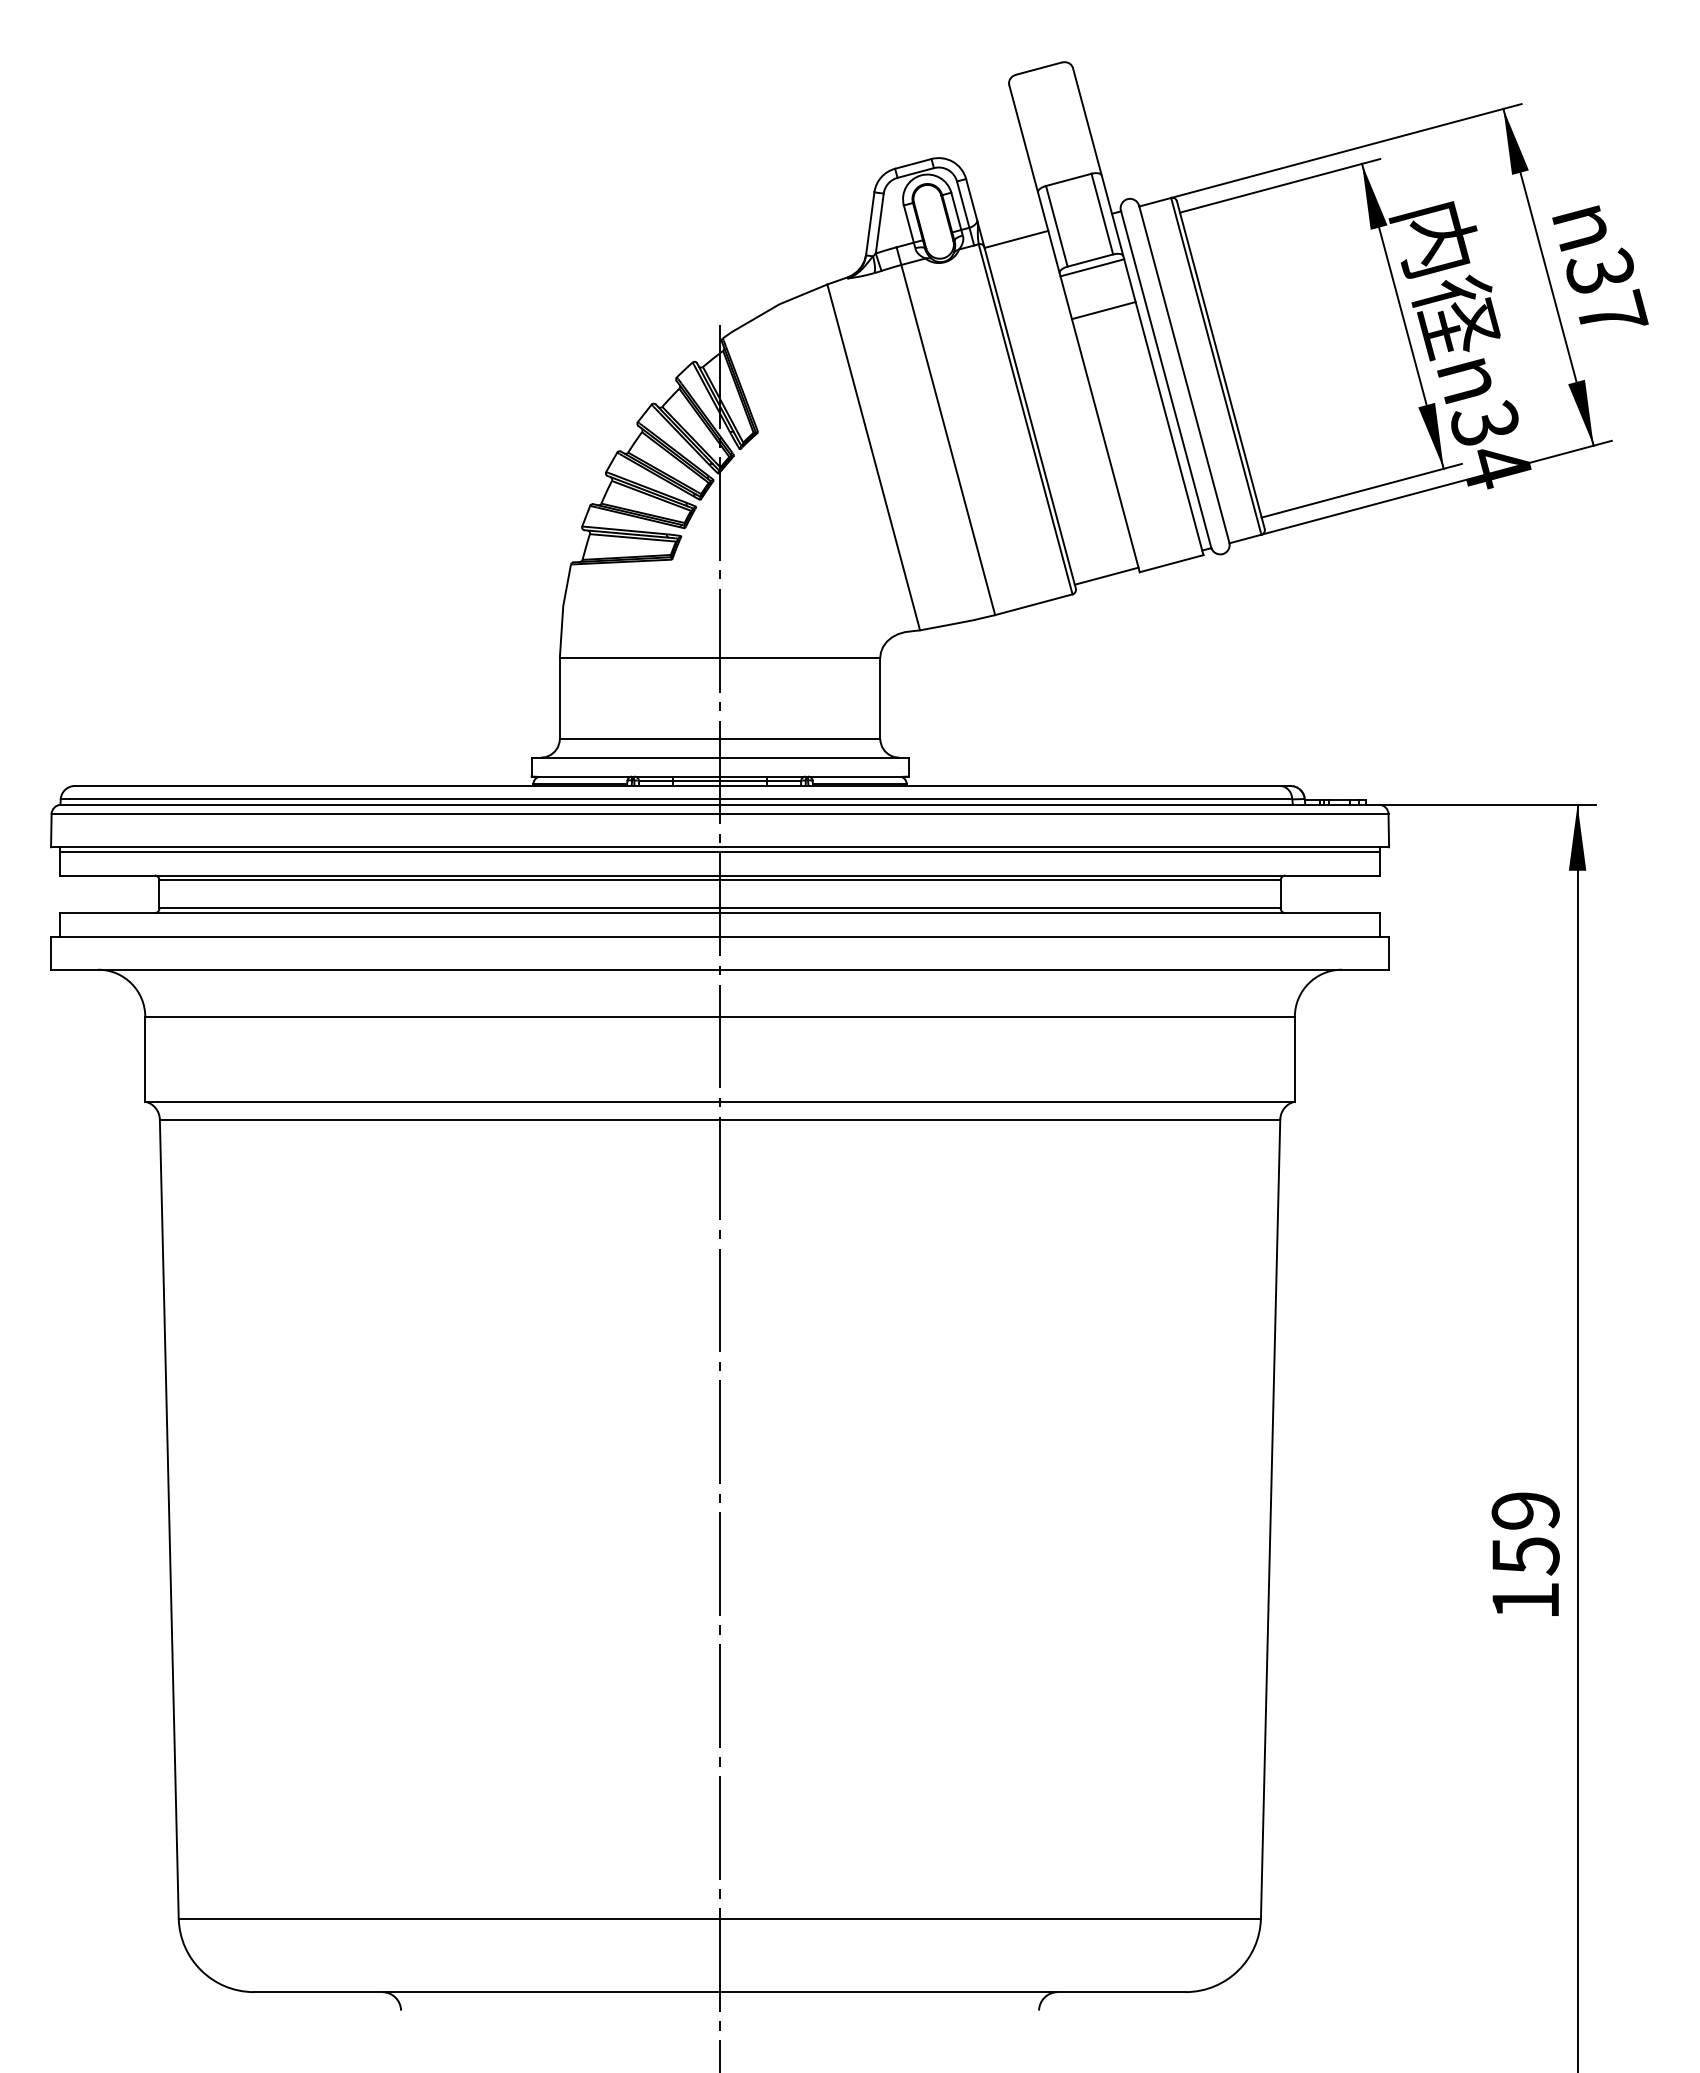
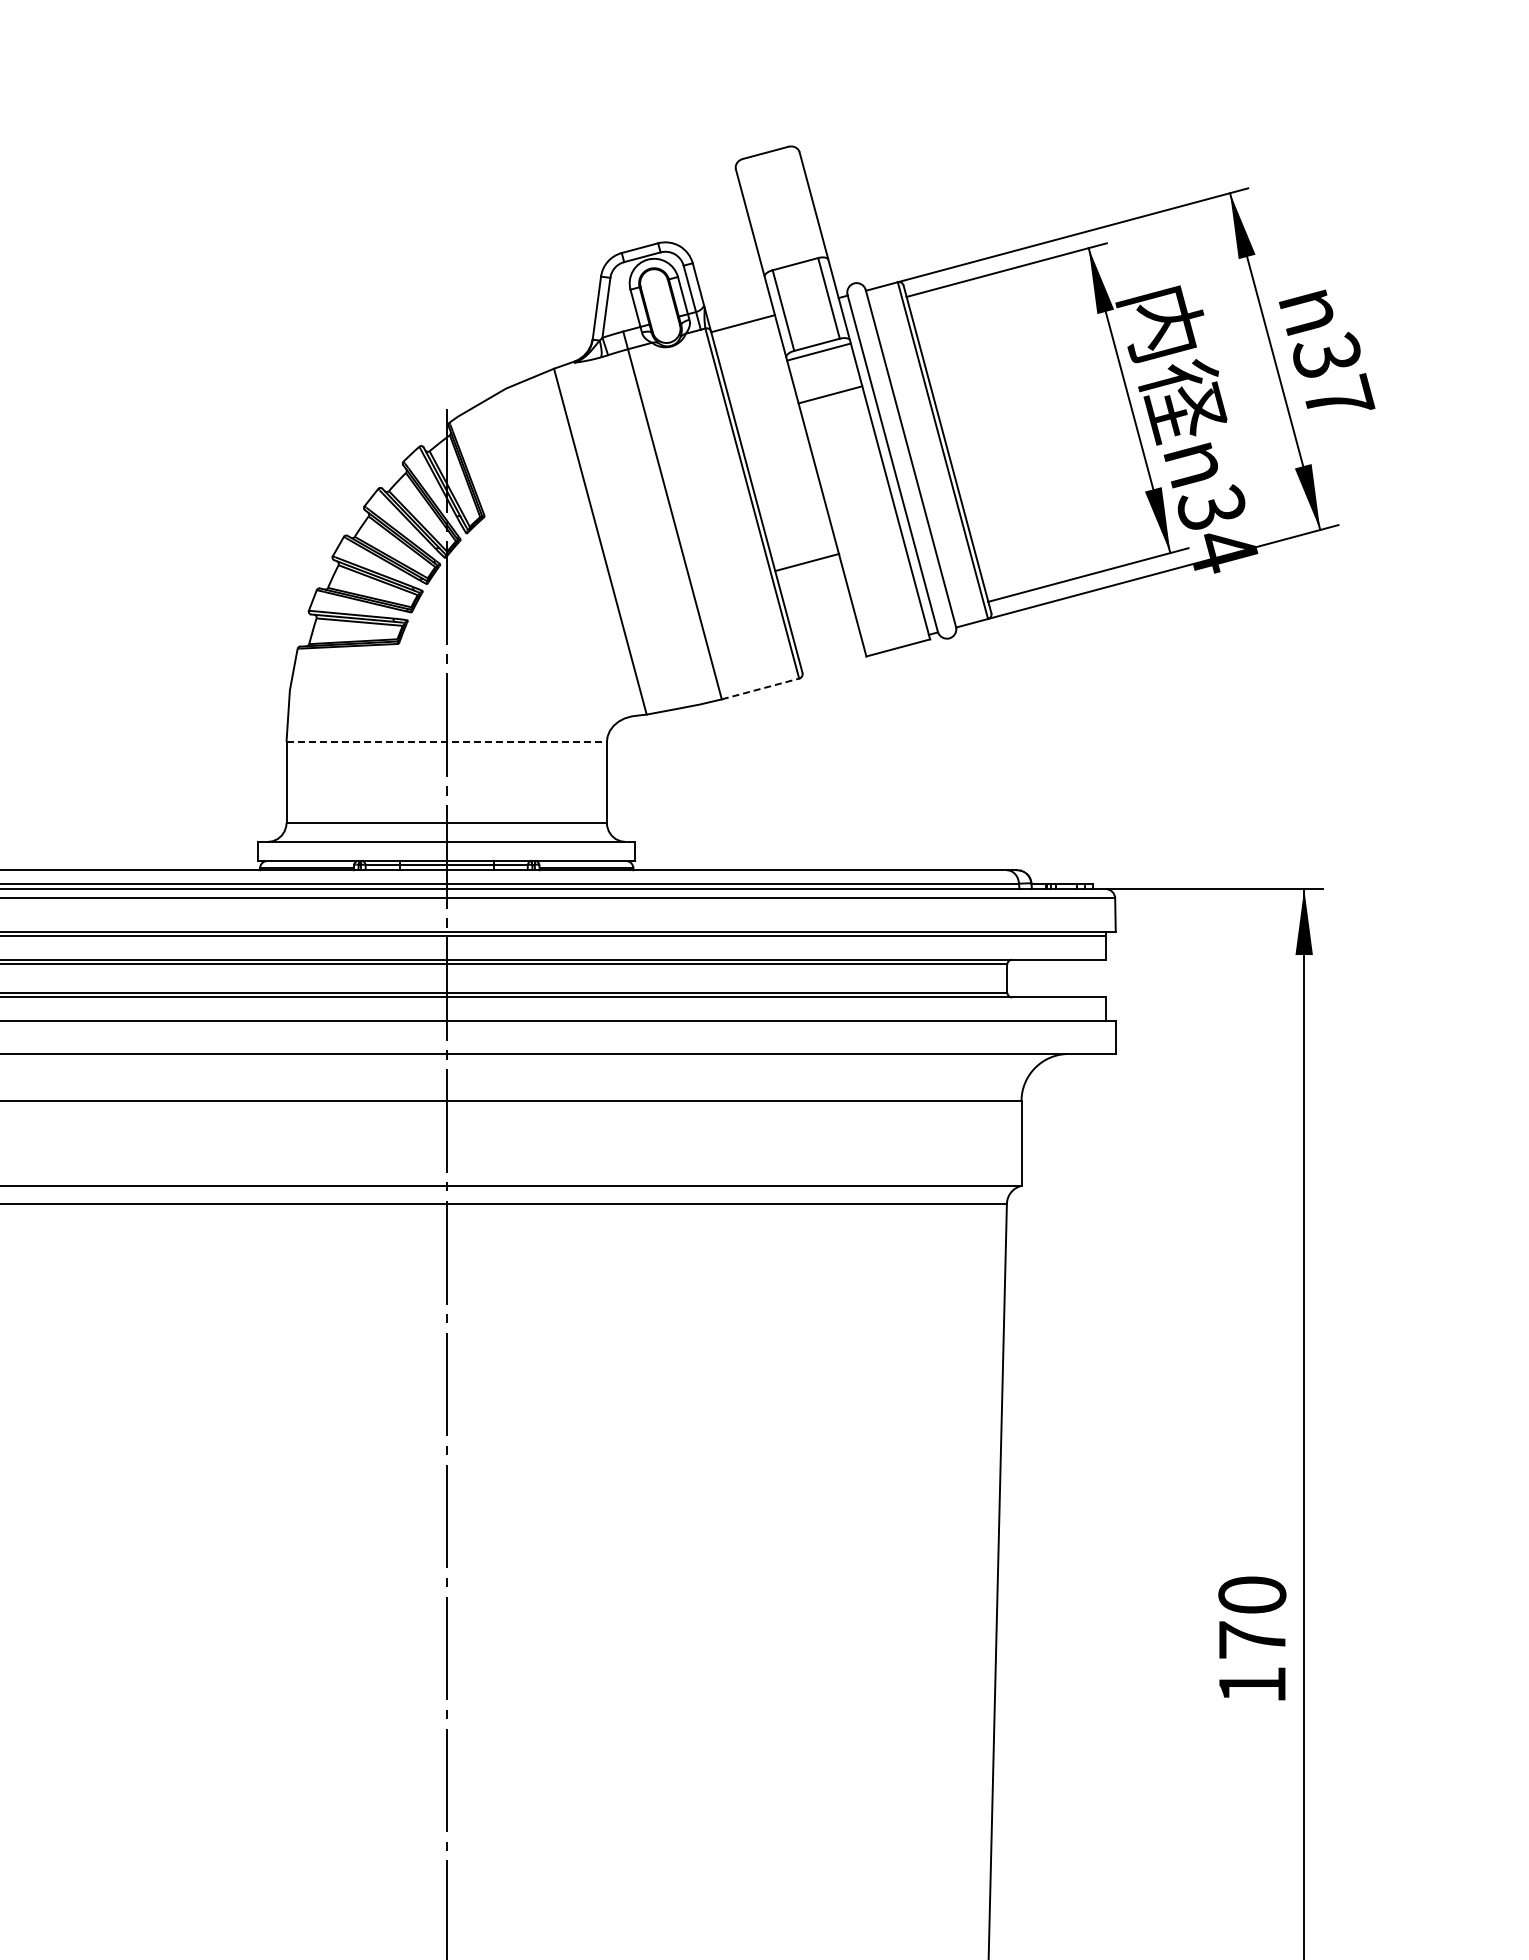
line: (1106, 575) -> (807, 561), moved
line: (1034, 604) -> (761, 688), solid -> dashed
line: (720, 657) -> (447, 741), solid -> dashed
text: (1525, 1533) -> (1252, 1617), 159 -> 170

